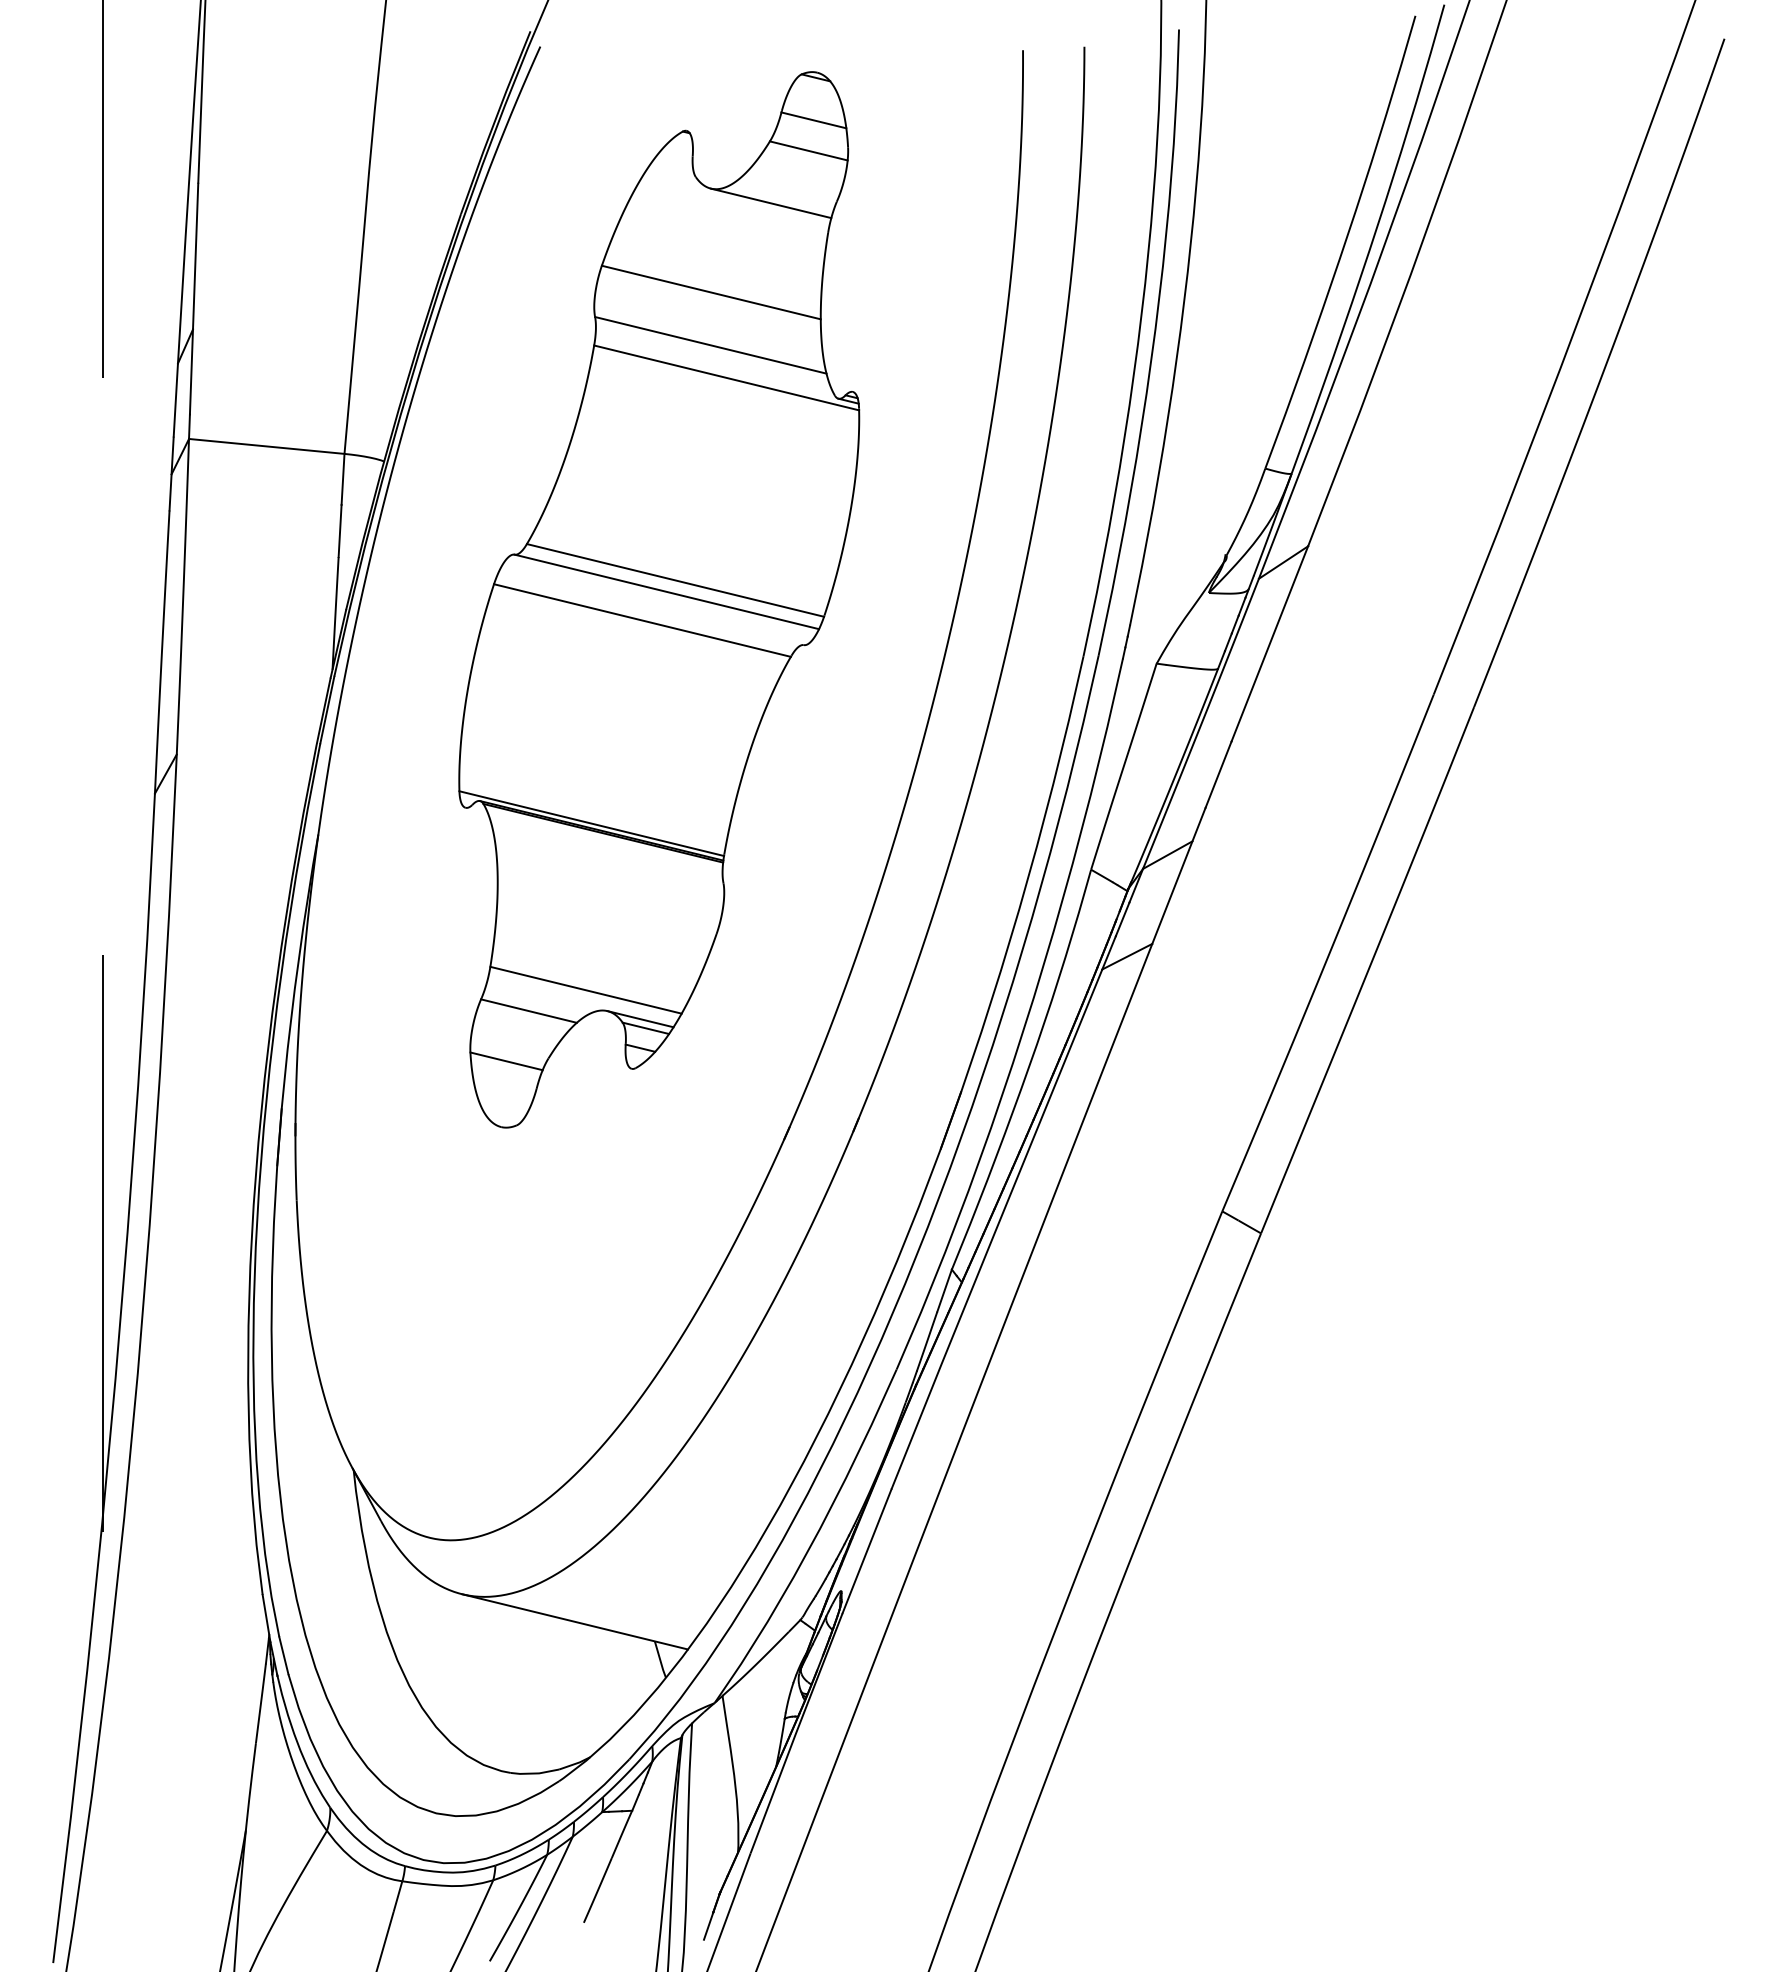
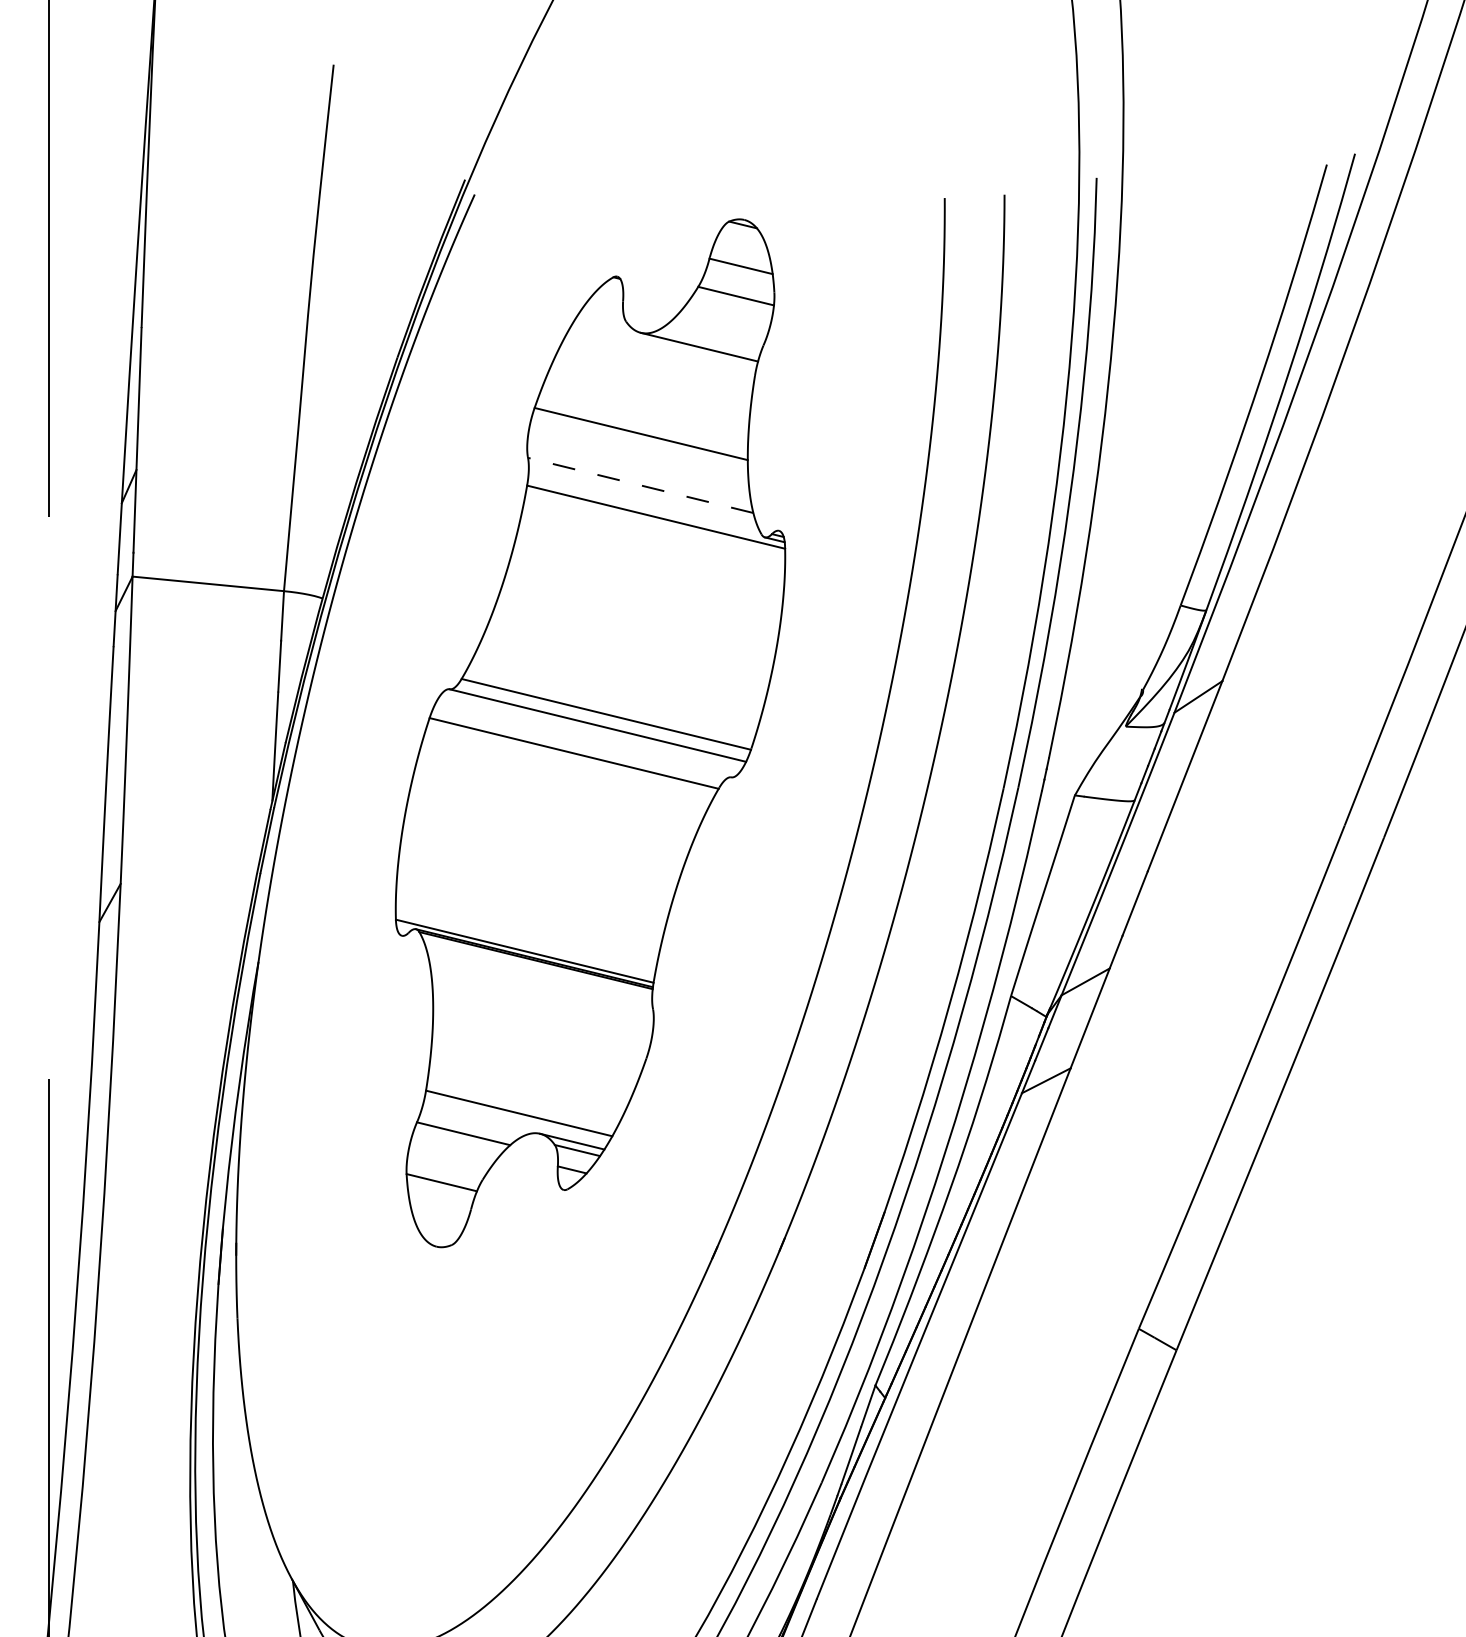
line: (710, 345) -> (640, 485), solid -> dashed

